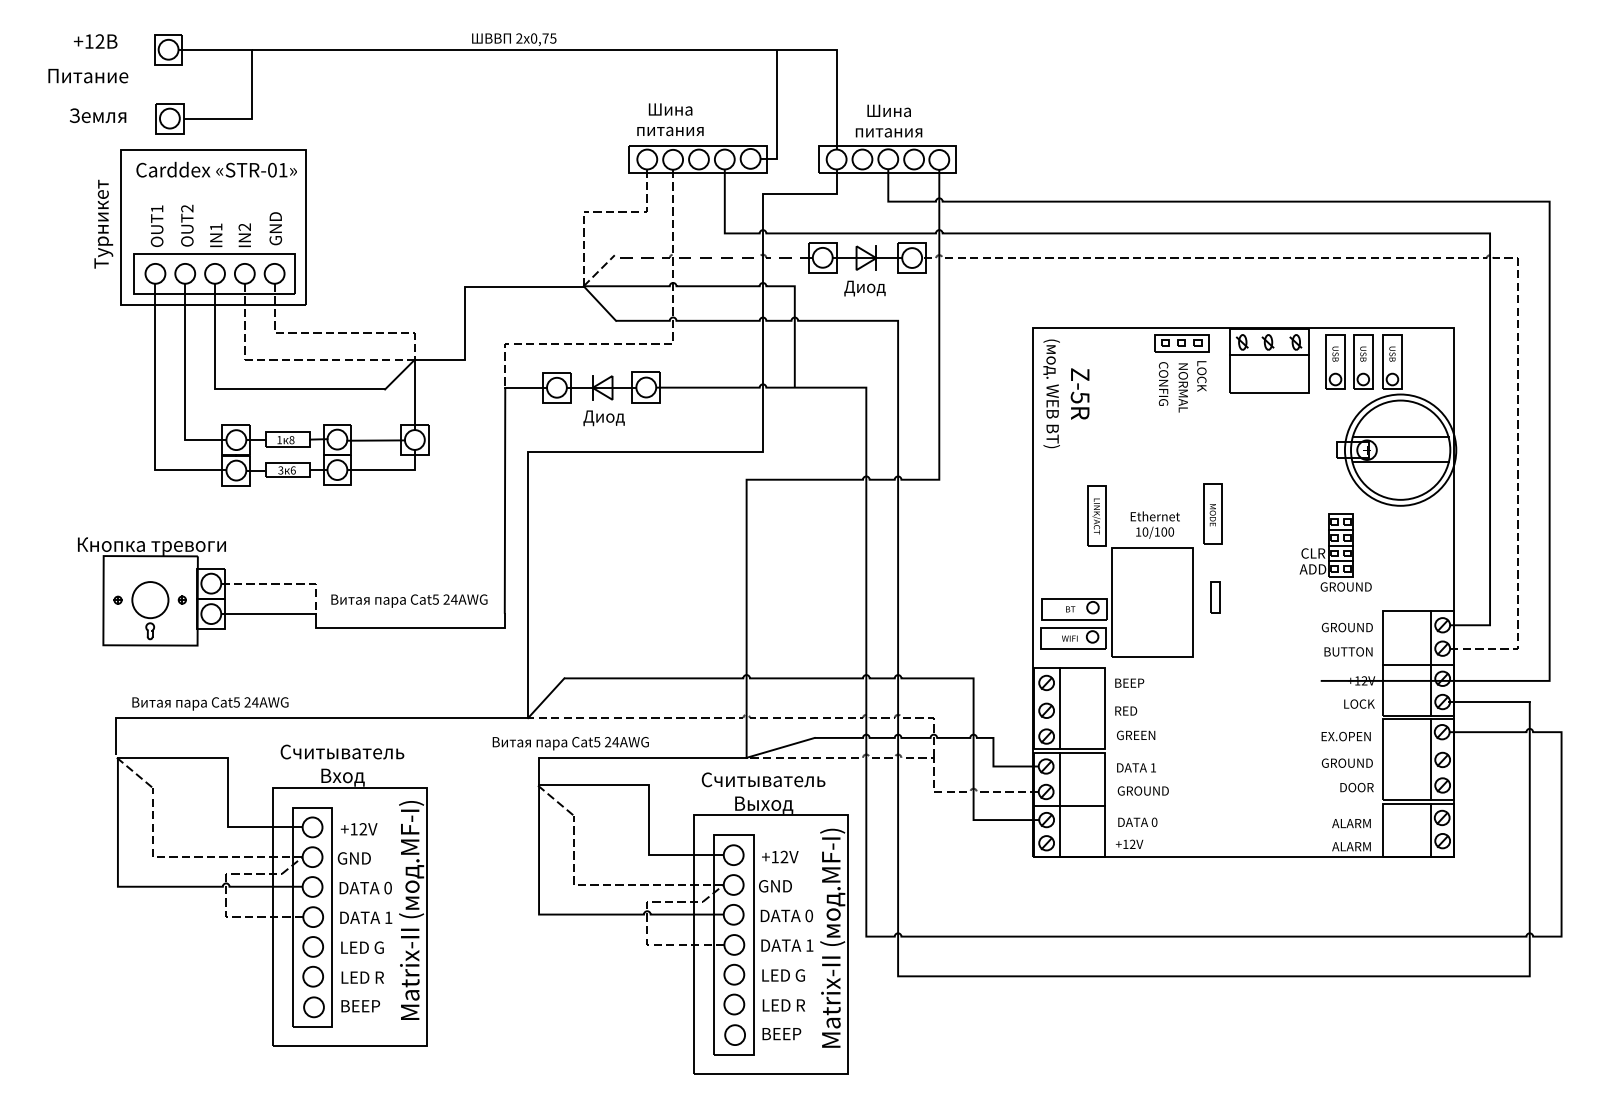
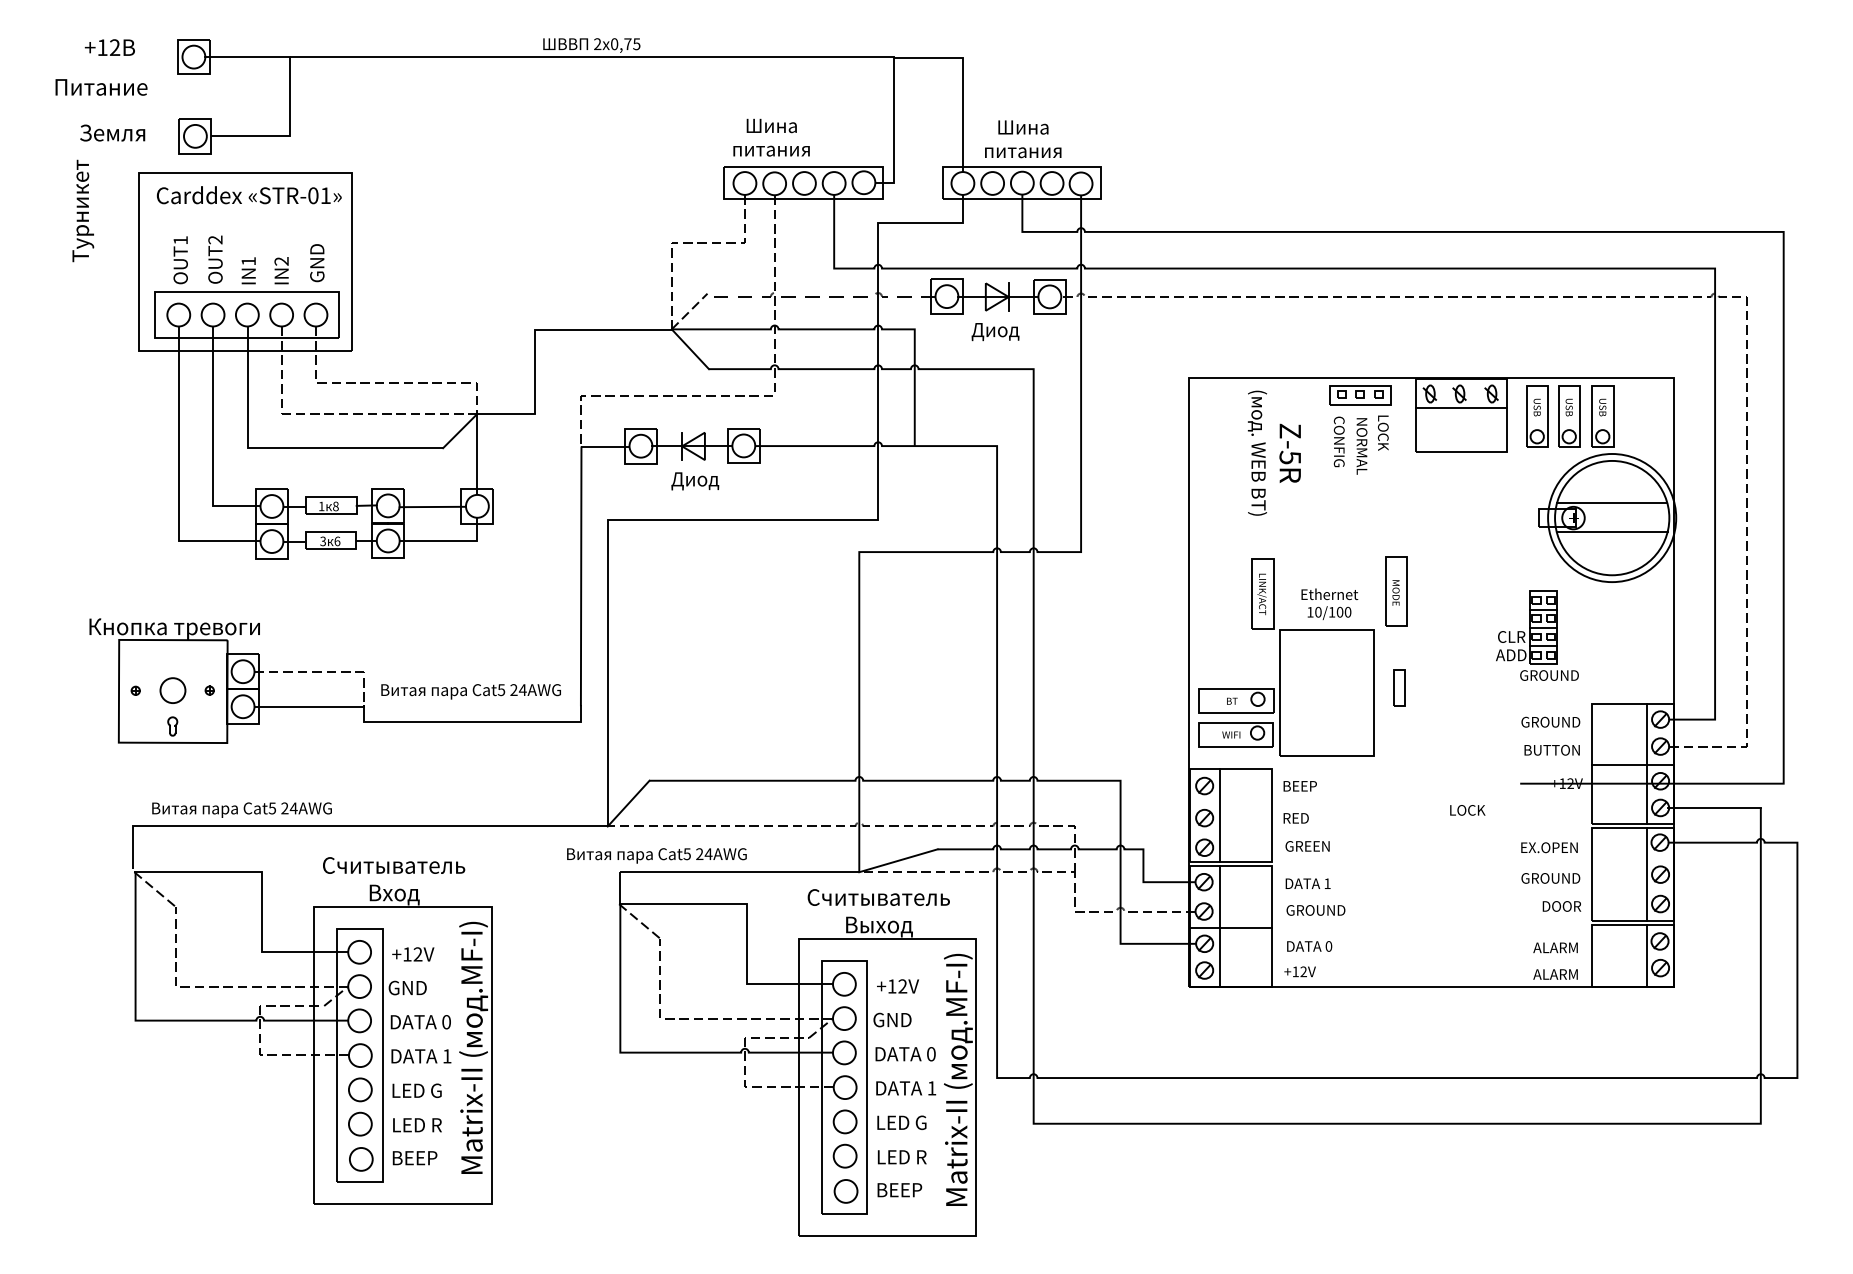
text: (103, 223) -> (83, 210), moved
text: (1065, 393) -> (1273, 452), moved
circle: (150, 599) -> (172, 690), size x0.6
text: (1359, 704) -> (1467, 810), moved

